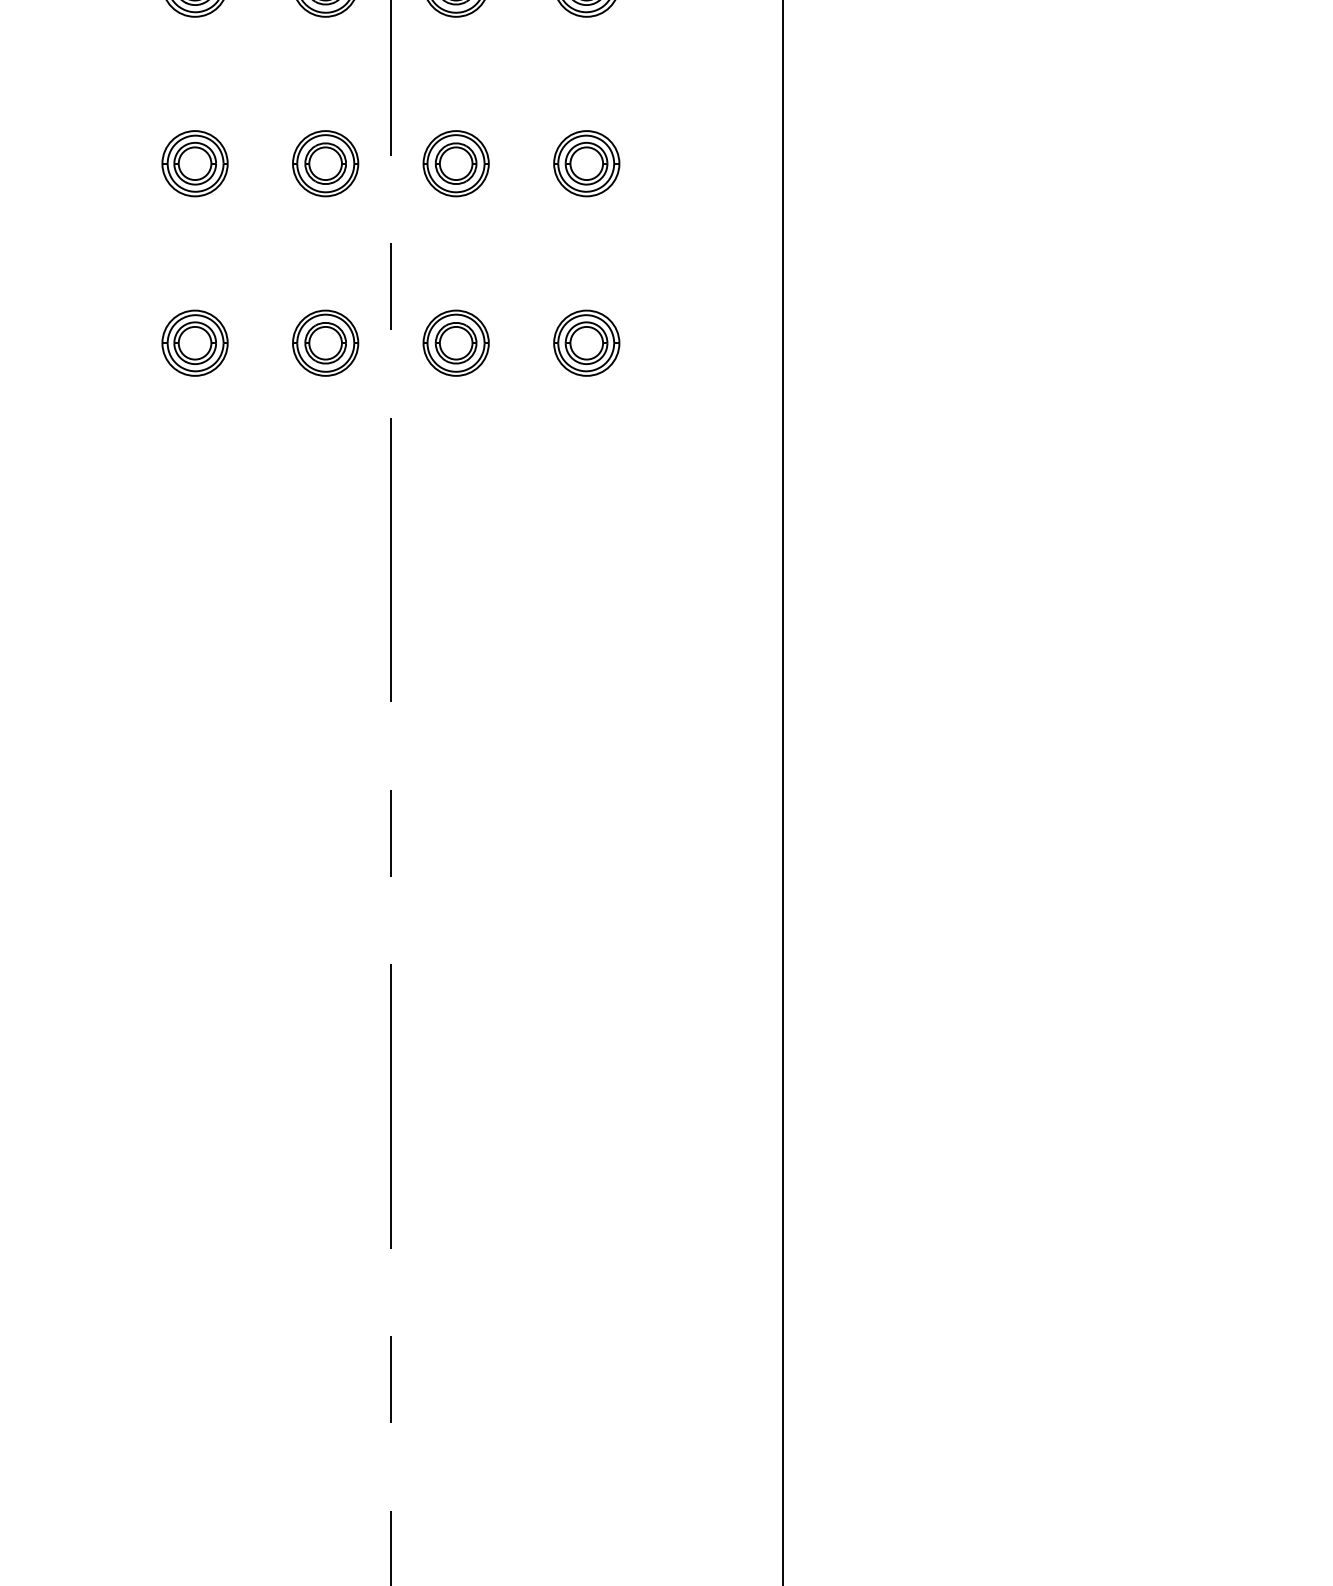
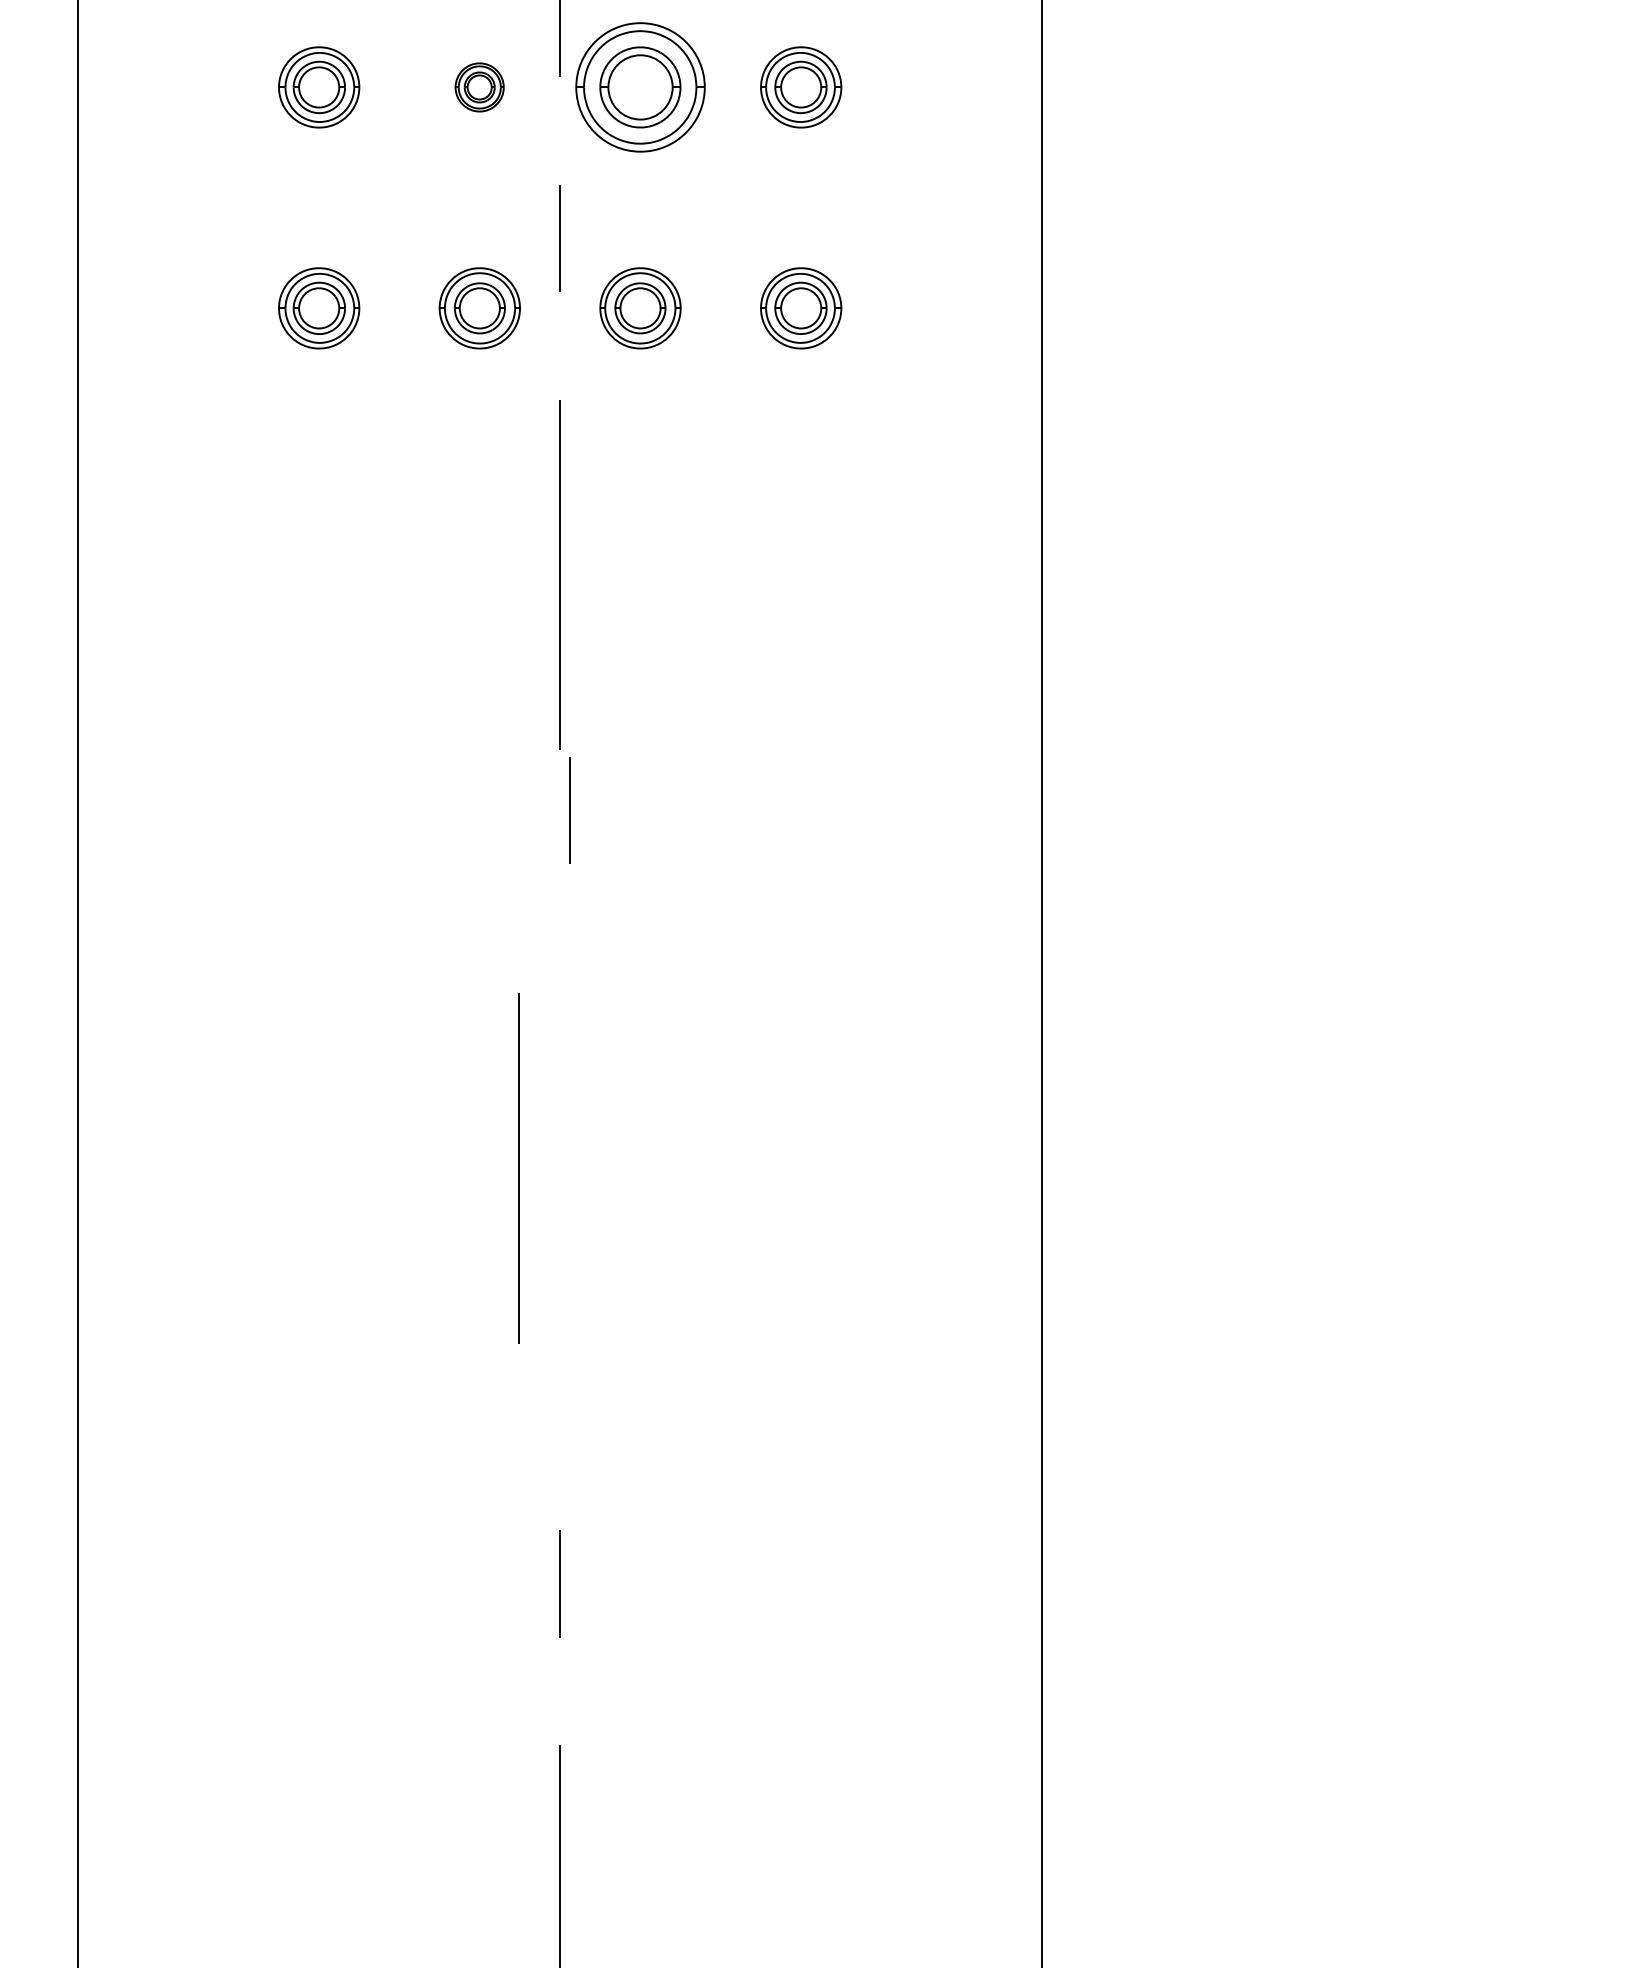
part: (325, 163) -> (479, 87), size x0.6
part: (456, 163) -> (640, 87), size x1.6
line: (390, 833) -> (569, 810), moved
line: (390, 1106) -> (518, 1168), moved

